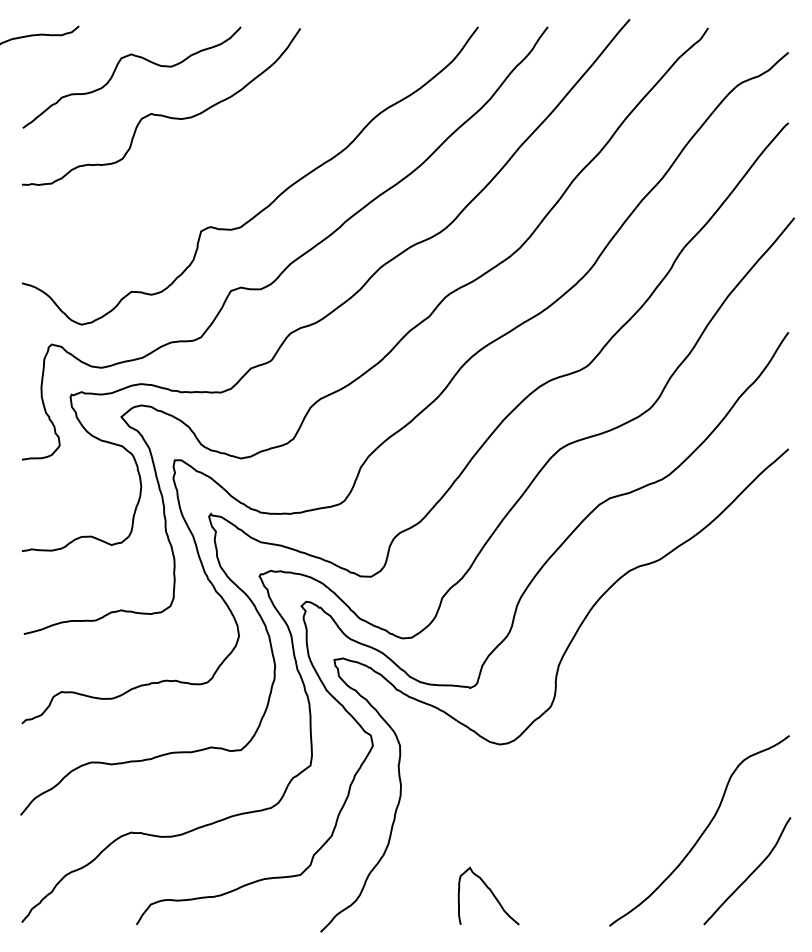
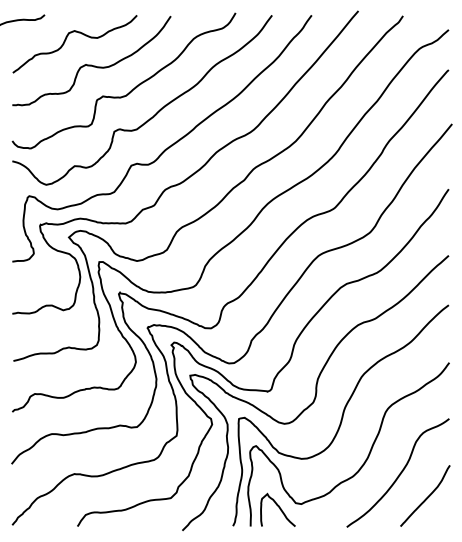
curve: (231, 157) -> (131, 89), added
part: (598, 729) -> (340, 415), added

